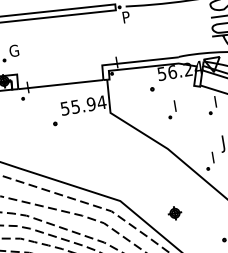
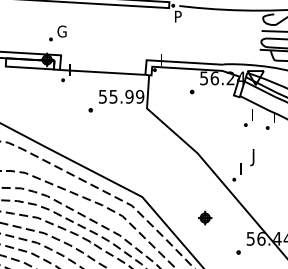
text: (101, 102) -> (139, 96), 55.94 -> 55.99
part: (171, 109) -> (207, 115), removed
part: (175, 212) -> (205, 217), moved

